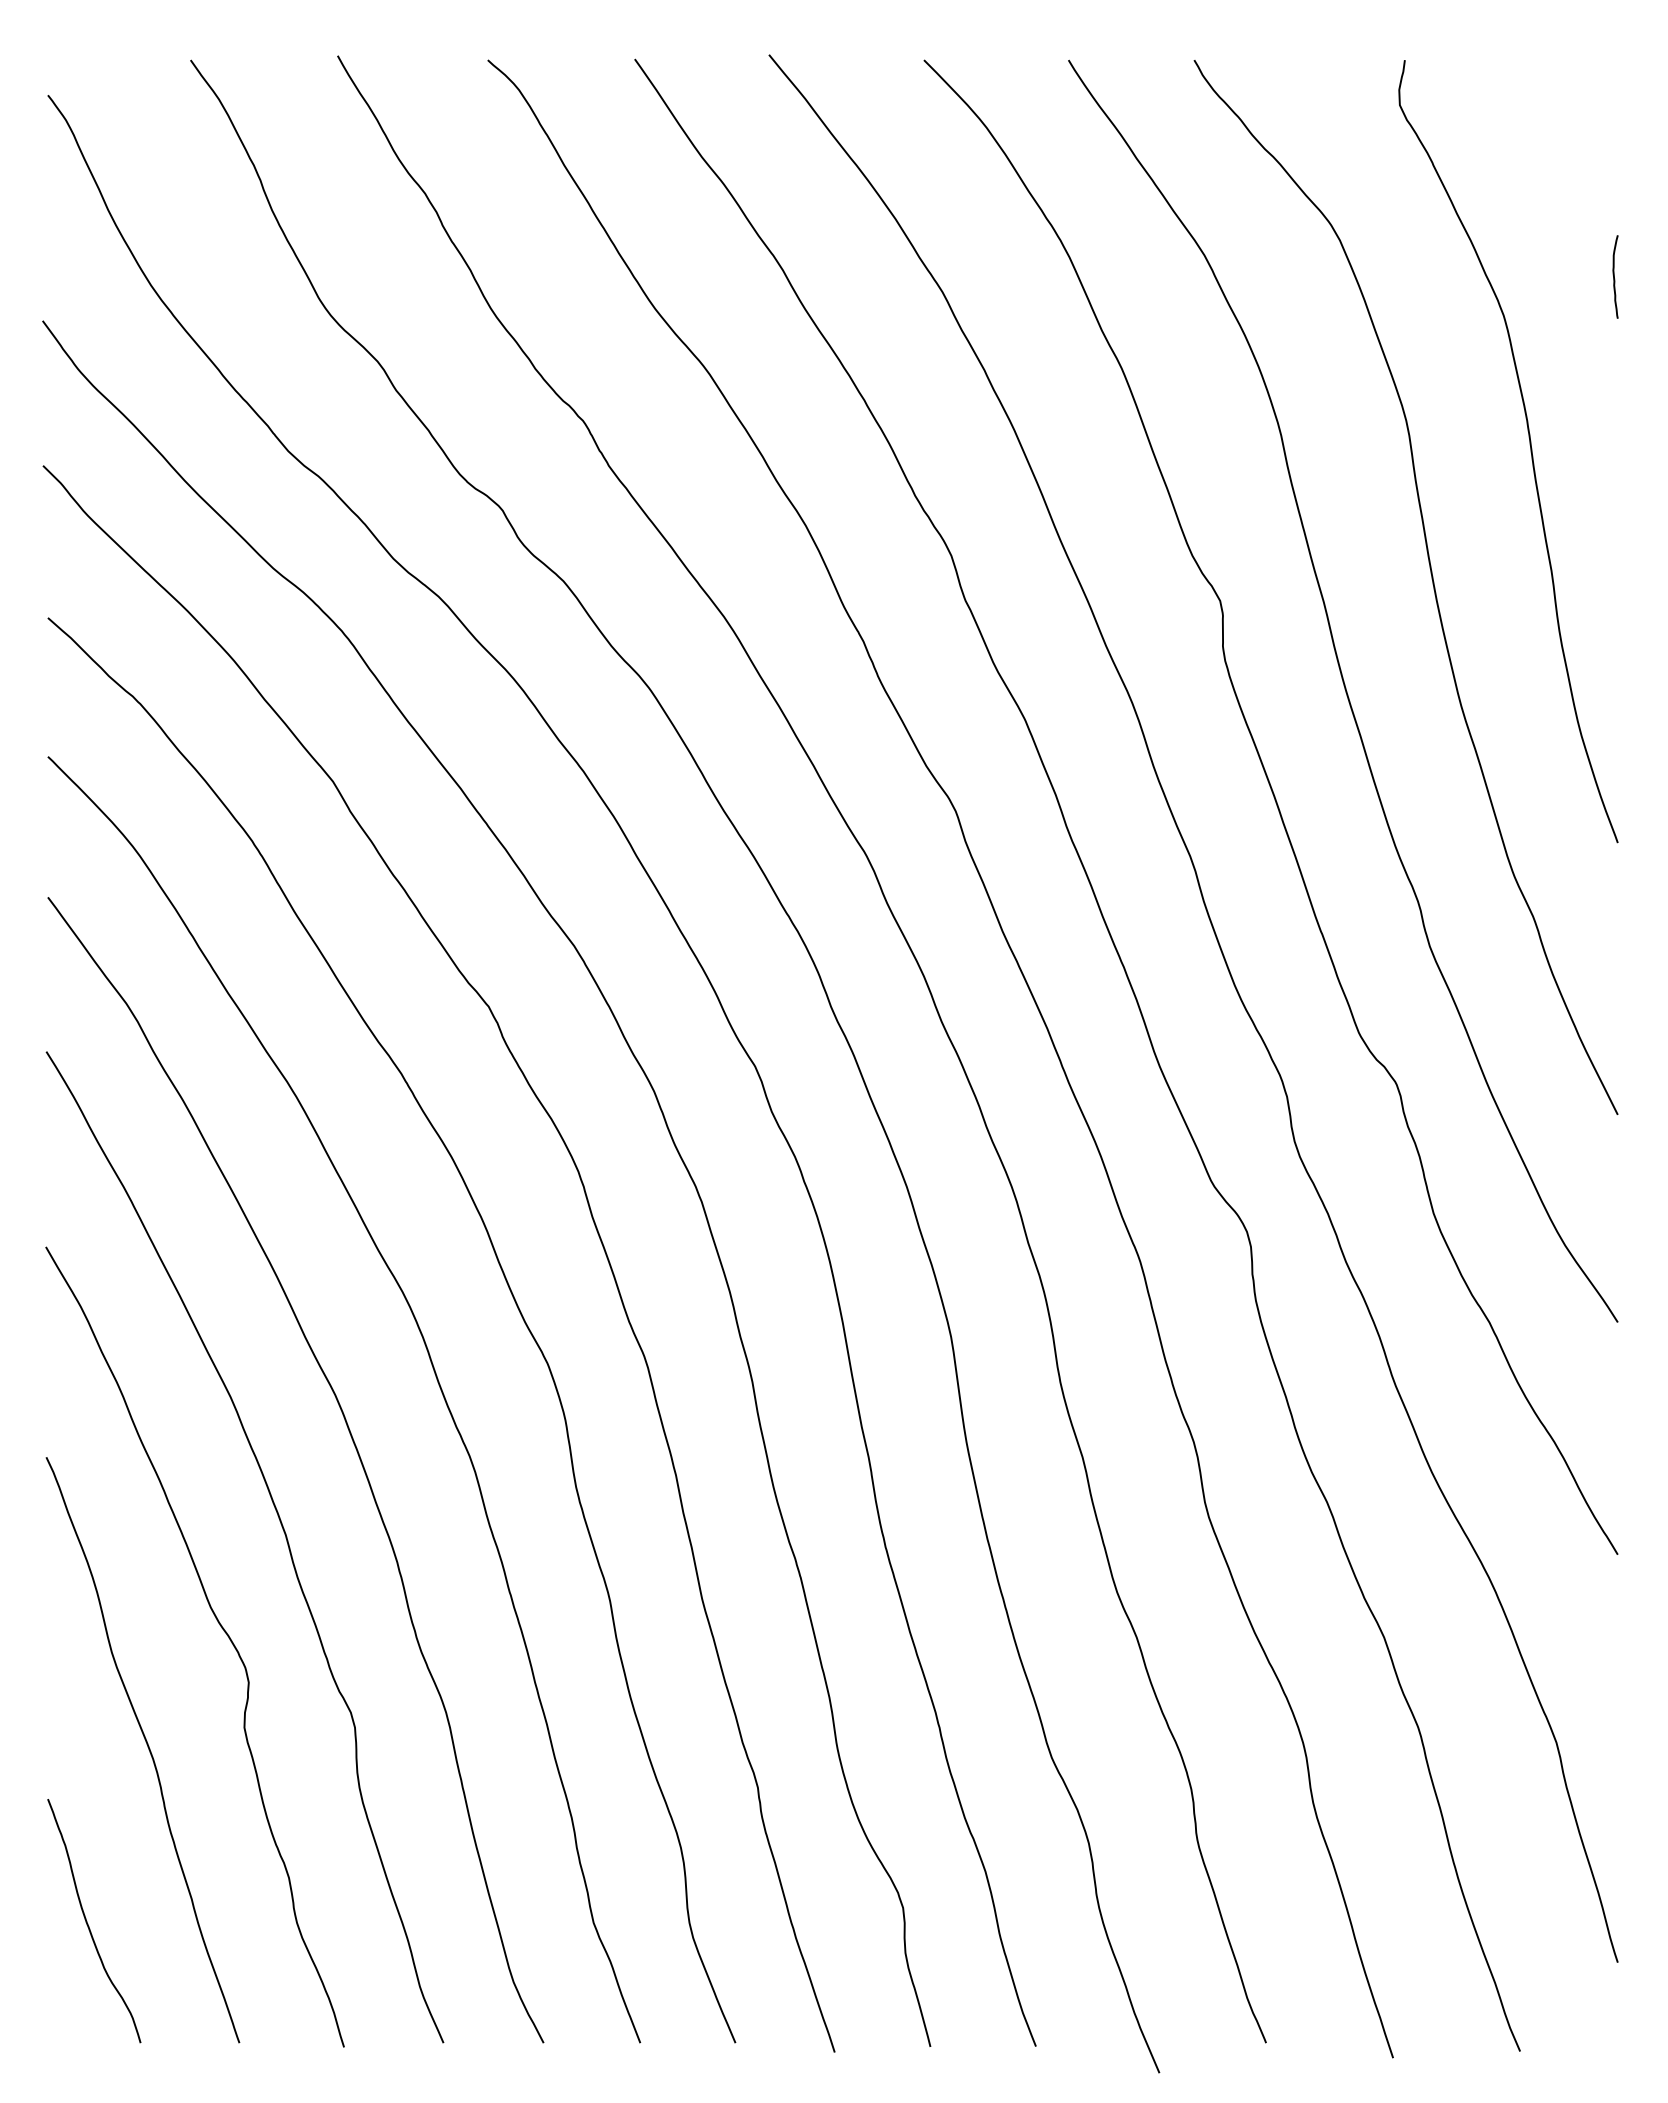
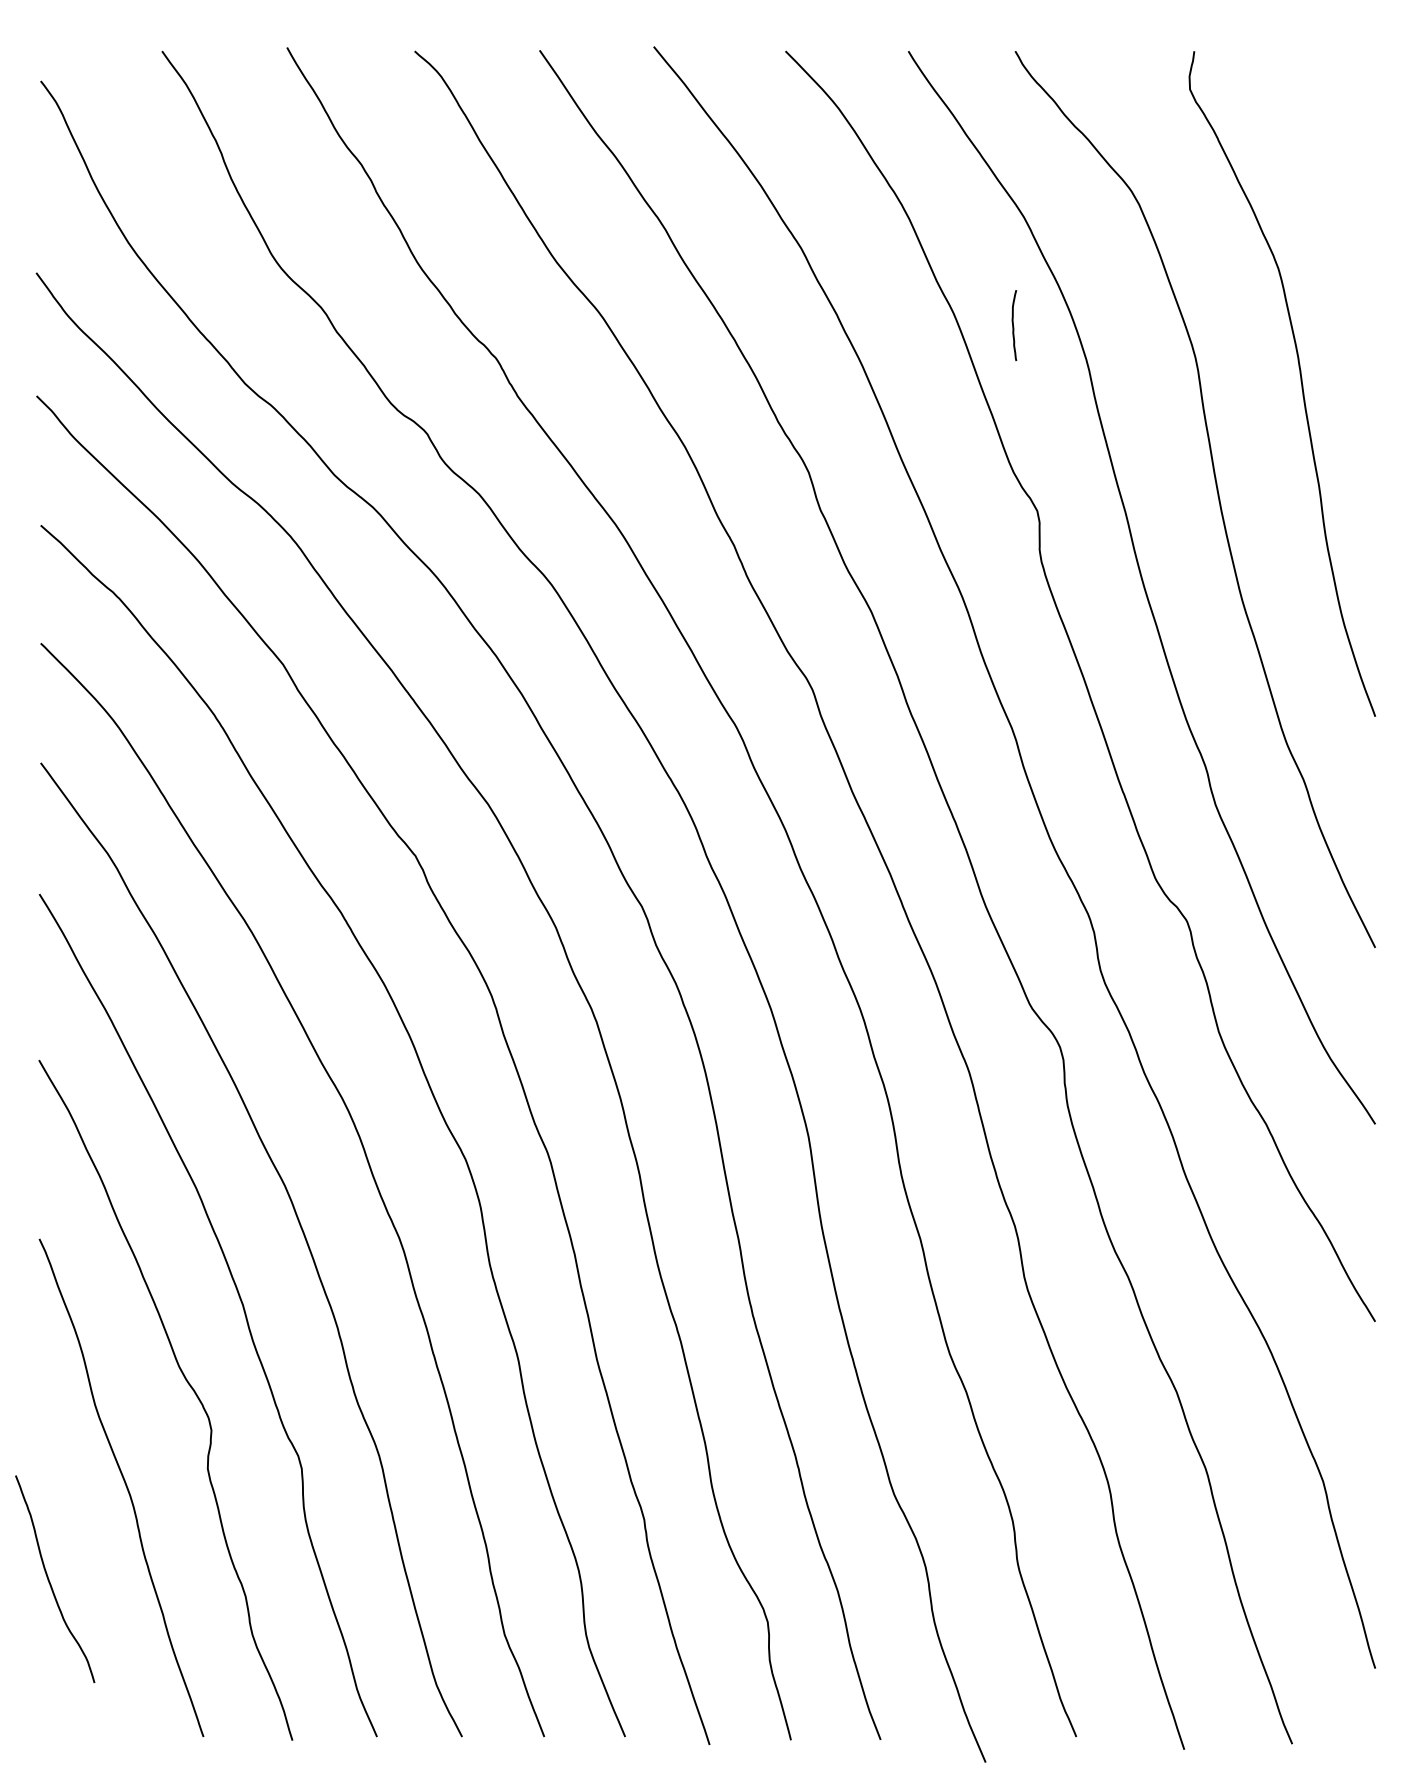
curve: (1614, 276) -> (1013, 325), moved
curve: (88, 1923) -> (50, 1581), moved

